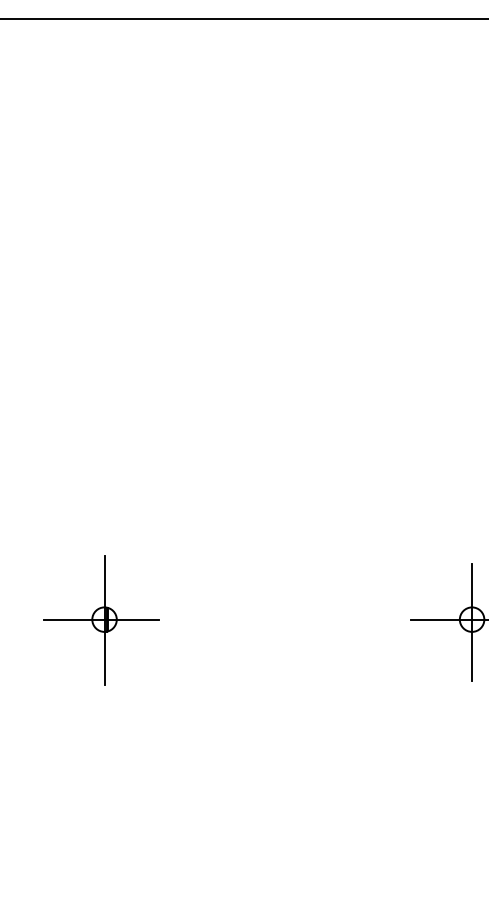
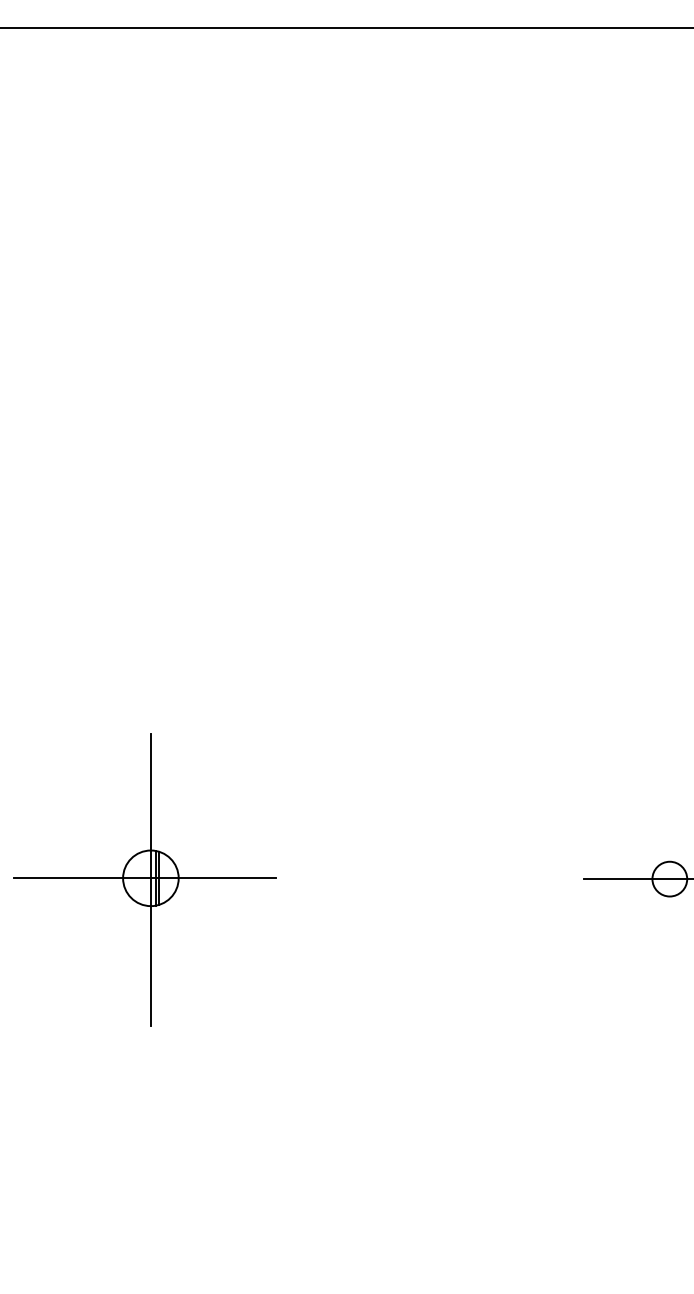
part: (101, 620) -> (144, 880), size x1.6
line: (471, 622) -> (669, 882), removed

